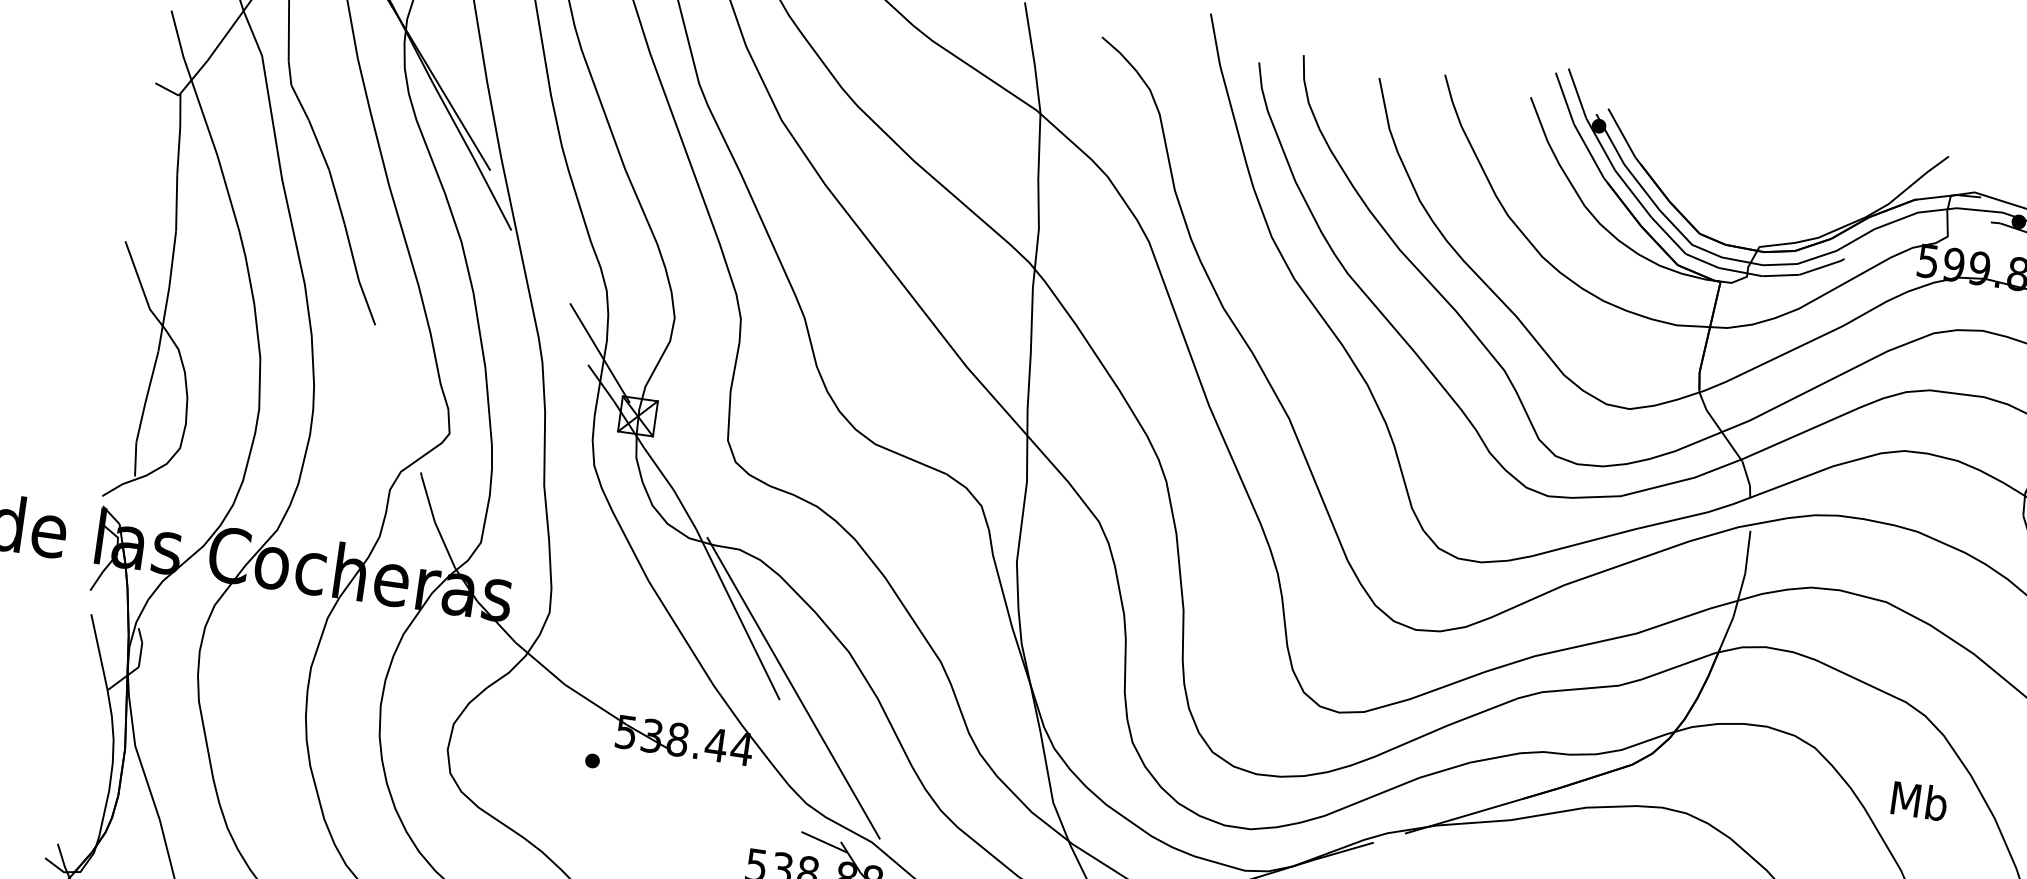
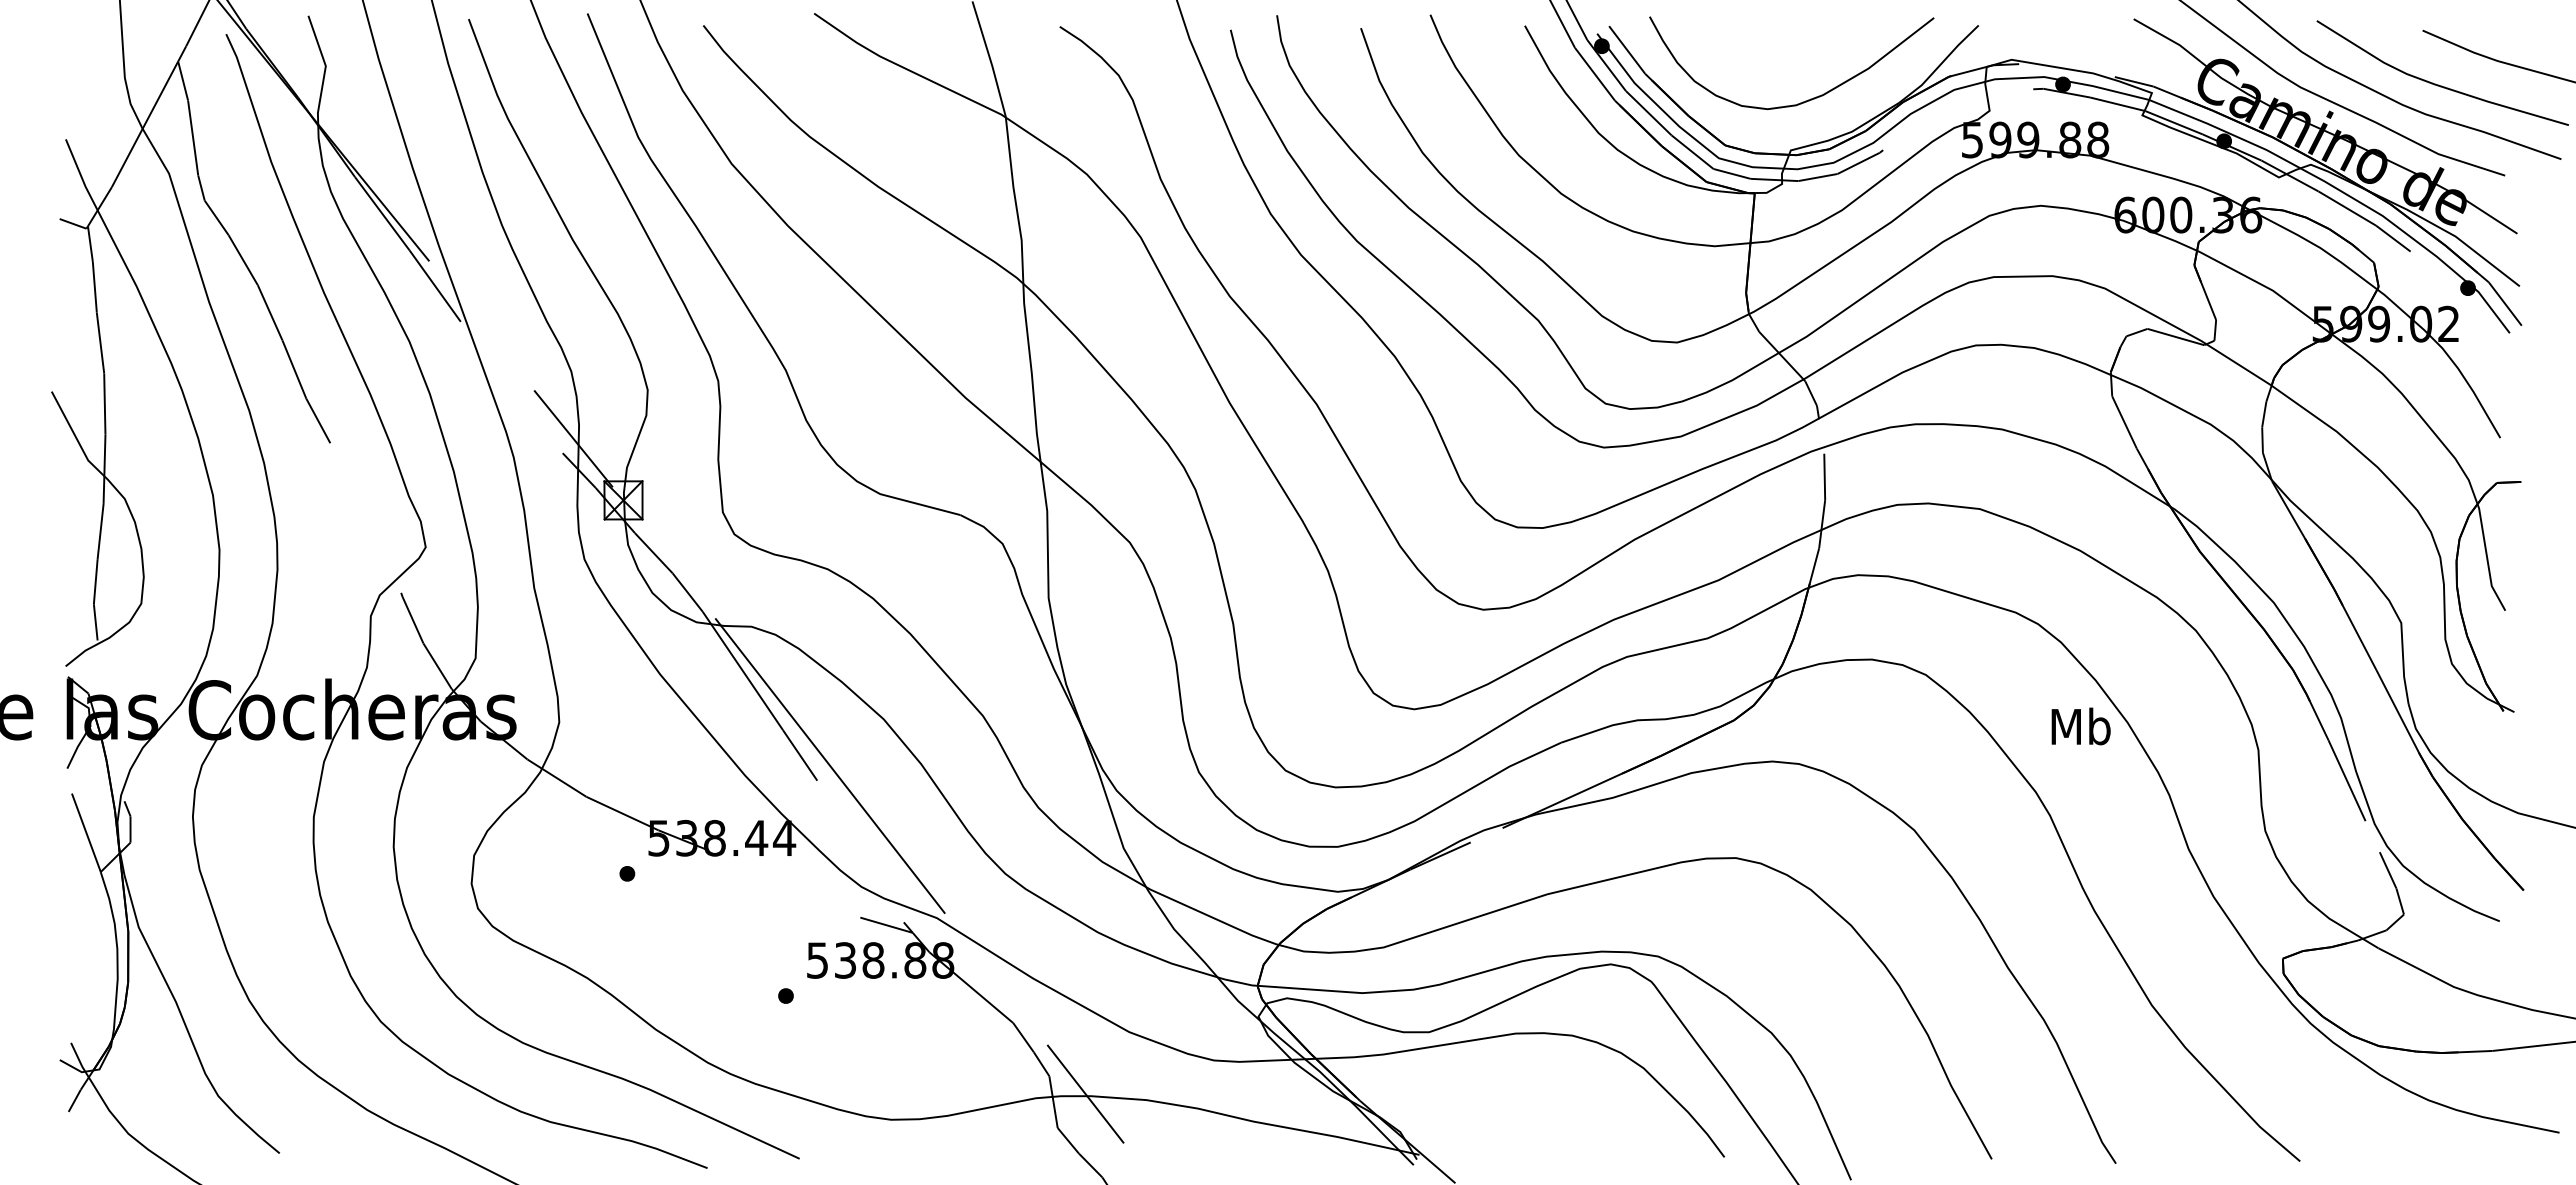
curve: (1779, 202) -> (1805, 100), added
text: (1919, 800) -> (2080, 726), moved

